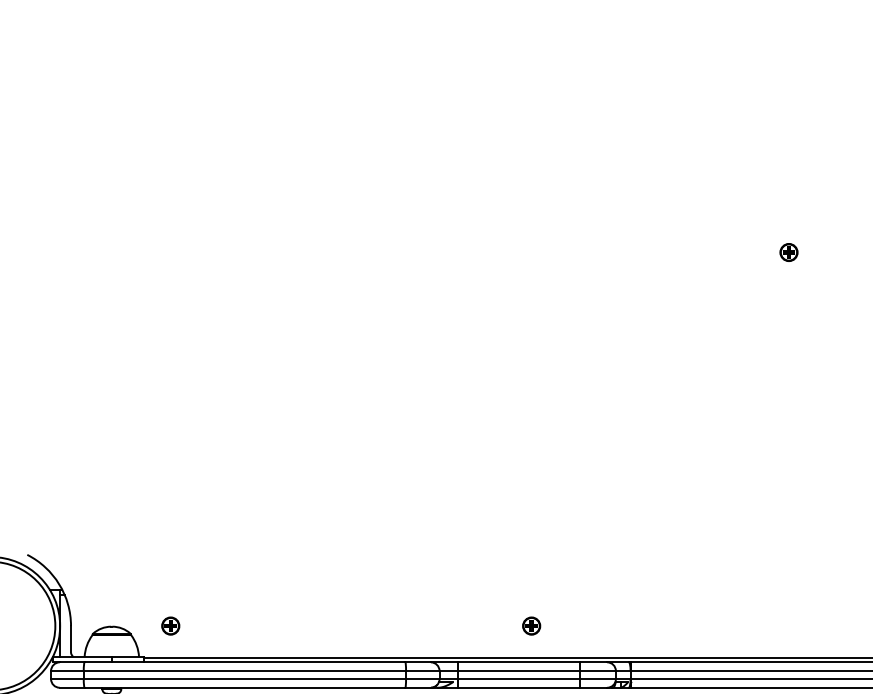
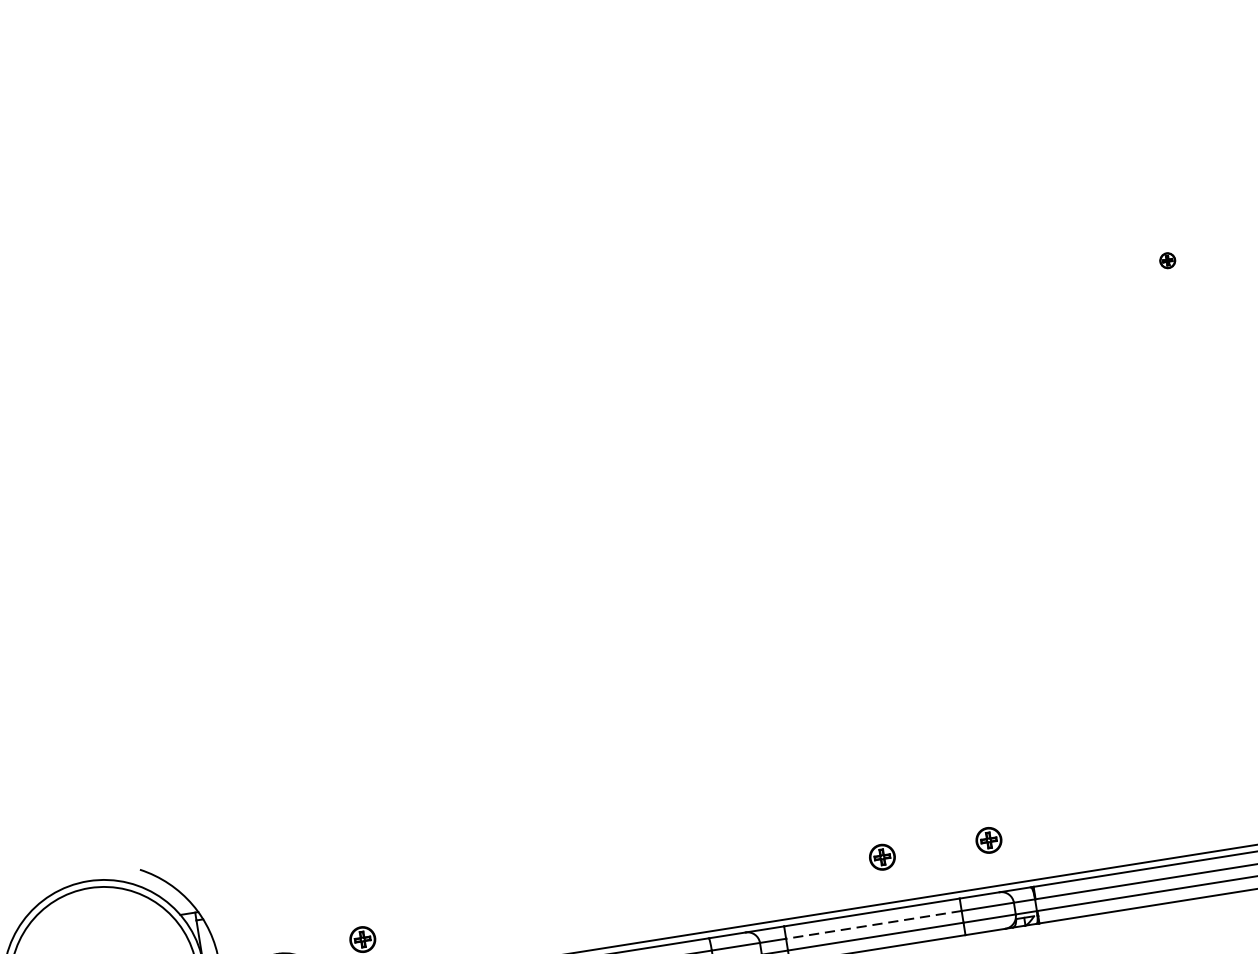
part: (788, 252) -> (1167, 260), size x0.6
part: (605, 625) -> (988, 839), added
line: (518, 670) -> (873, 924), solid -> dashed

